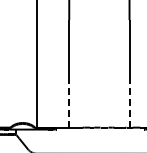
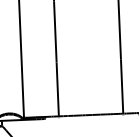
line: (69, 101) -> (57, 88), dashed -> solid
line: (129, 102) -> (122, 86), dashed -> solid

